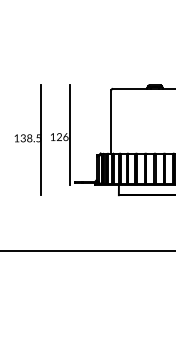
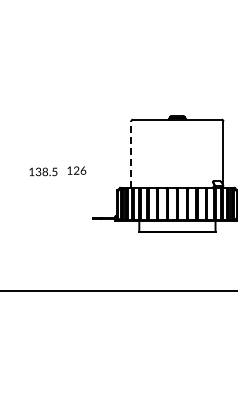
line: (111, 121) -> (131, 154), solid -> dashed
line: (69, 135) -> (87, 168), removed
line: (40, 139) -> (56, 173), removed

